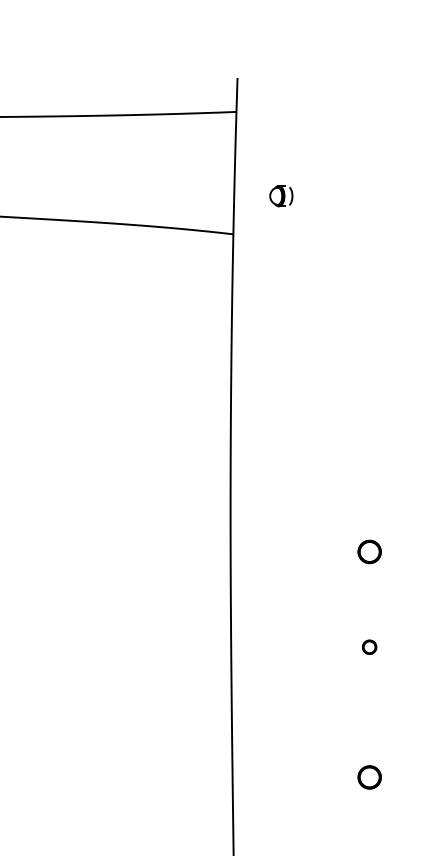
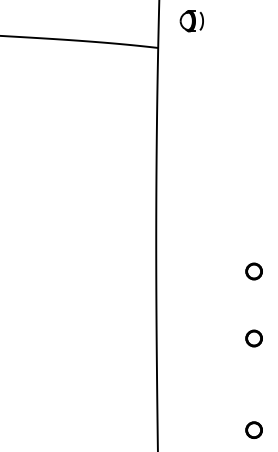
part: (281, 195) -> (192, 20), size x1.43
circle: (369, 647) -> (254, 338), size x1.67

